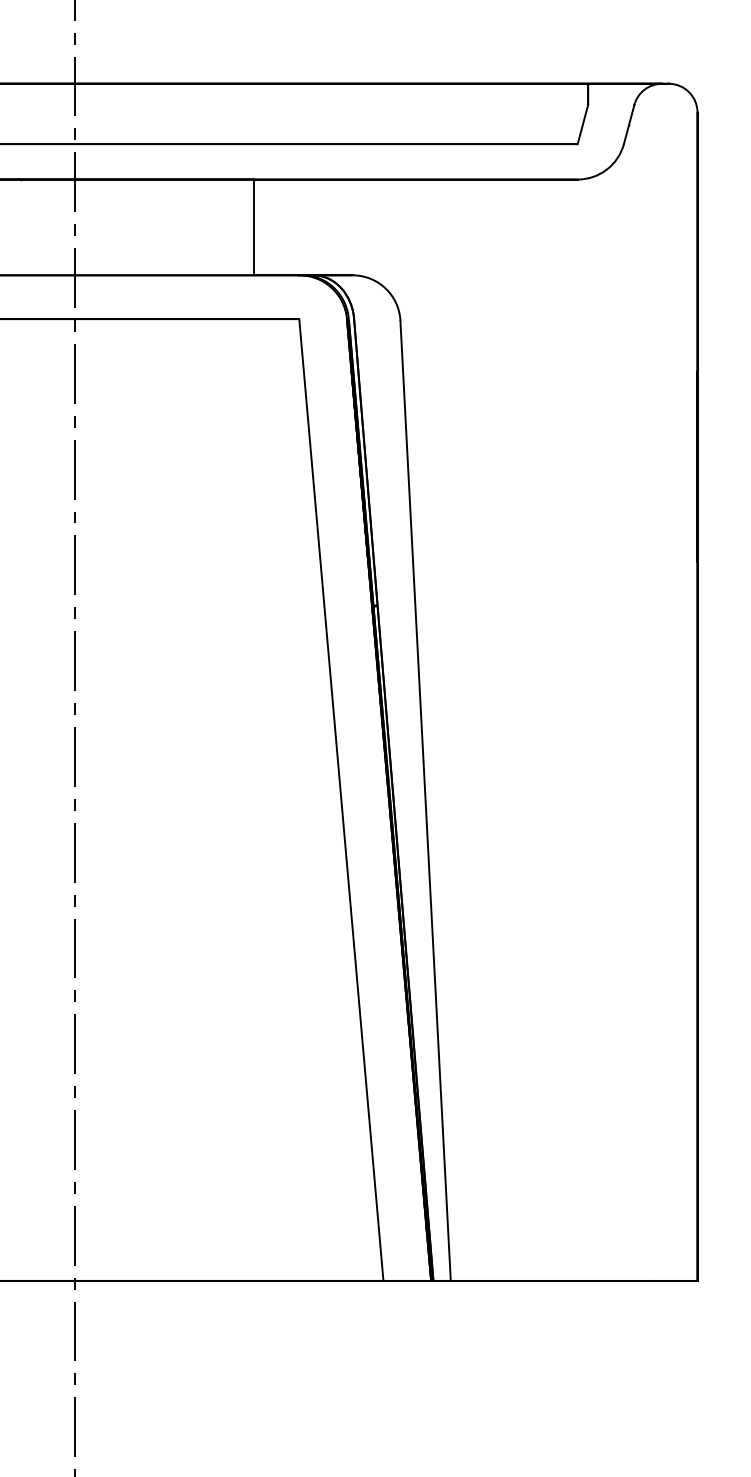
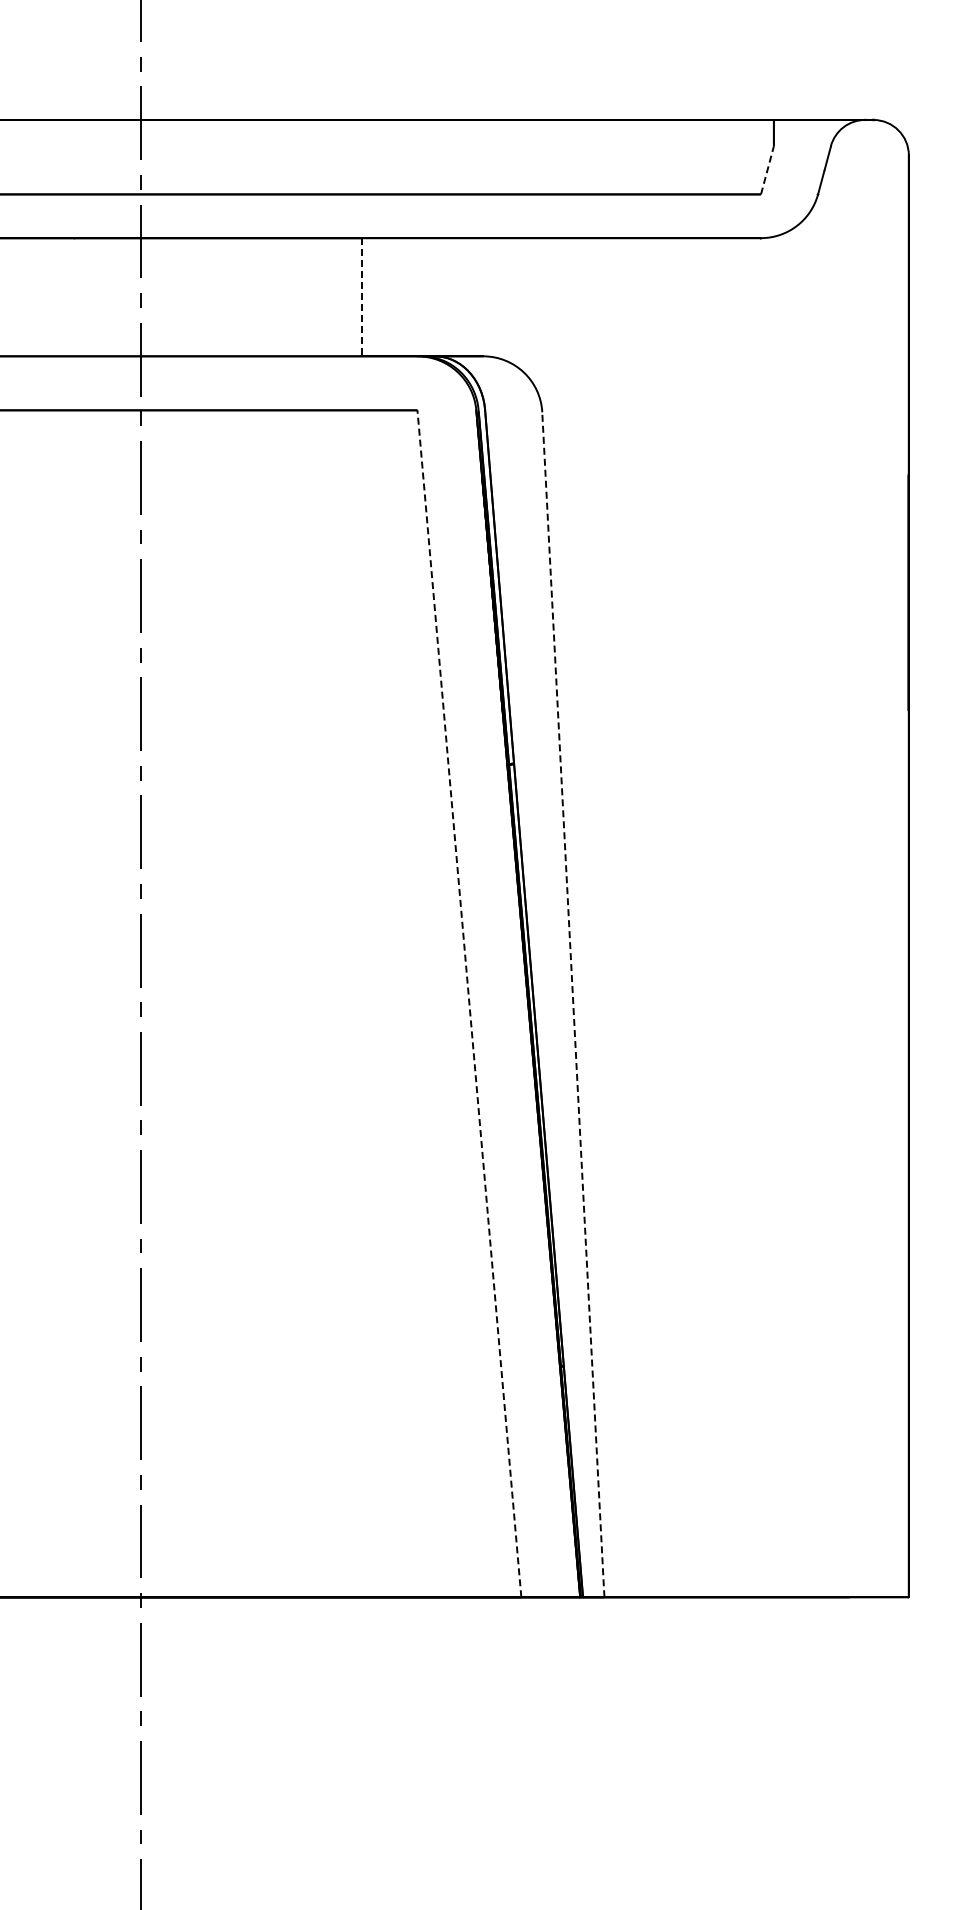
line: (582, 124) -> (767, 170), solid -> dashed
line: (254, 227) -> (362, 297), solid -> dashed
line: (341, 799) -> (469, 1003), solid -> dashed
line: (425, 800) -> (573, 1004), solid -> dashed

